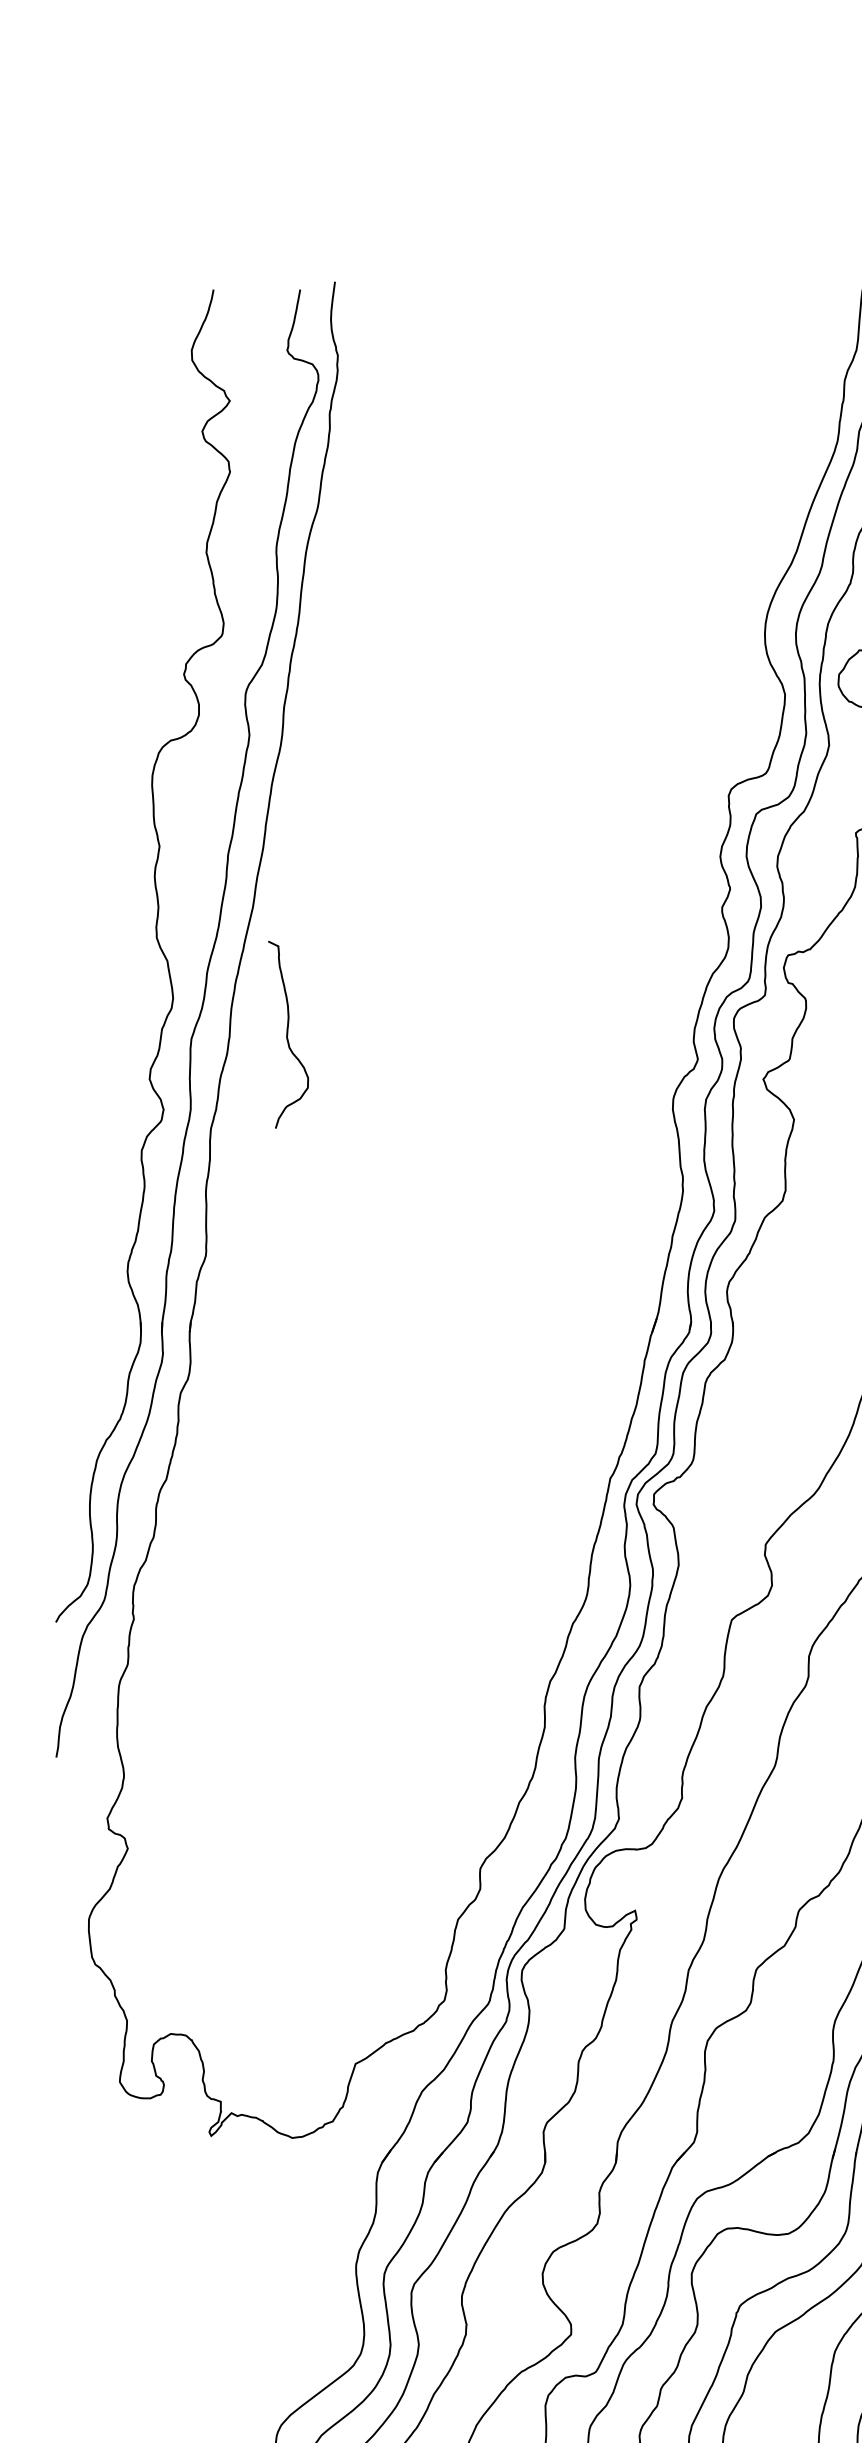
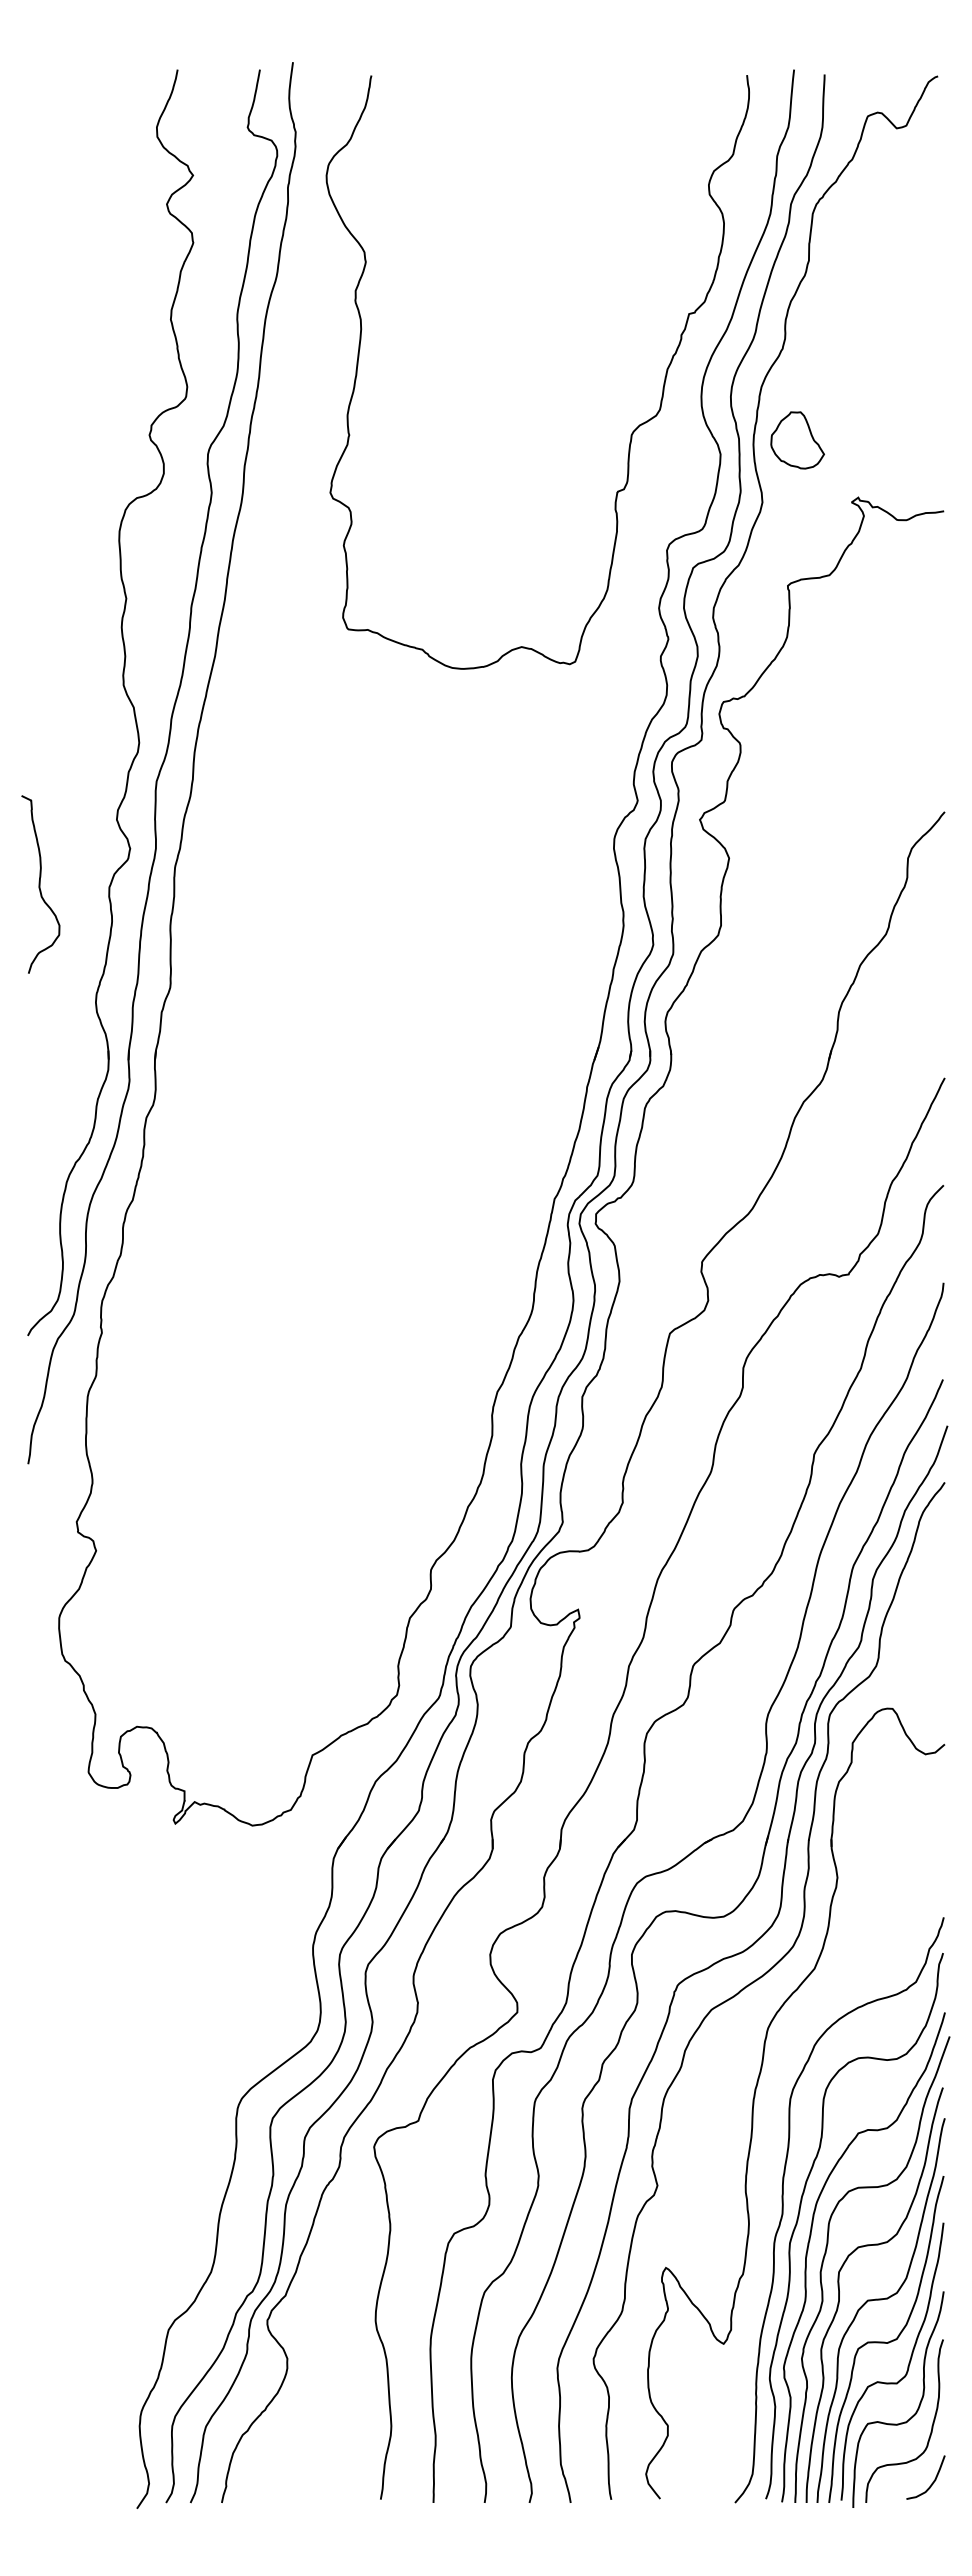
curve: (692, 670) -> (632, 431), added
curve: (288, 1034) -> (40, 884), moved

